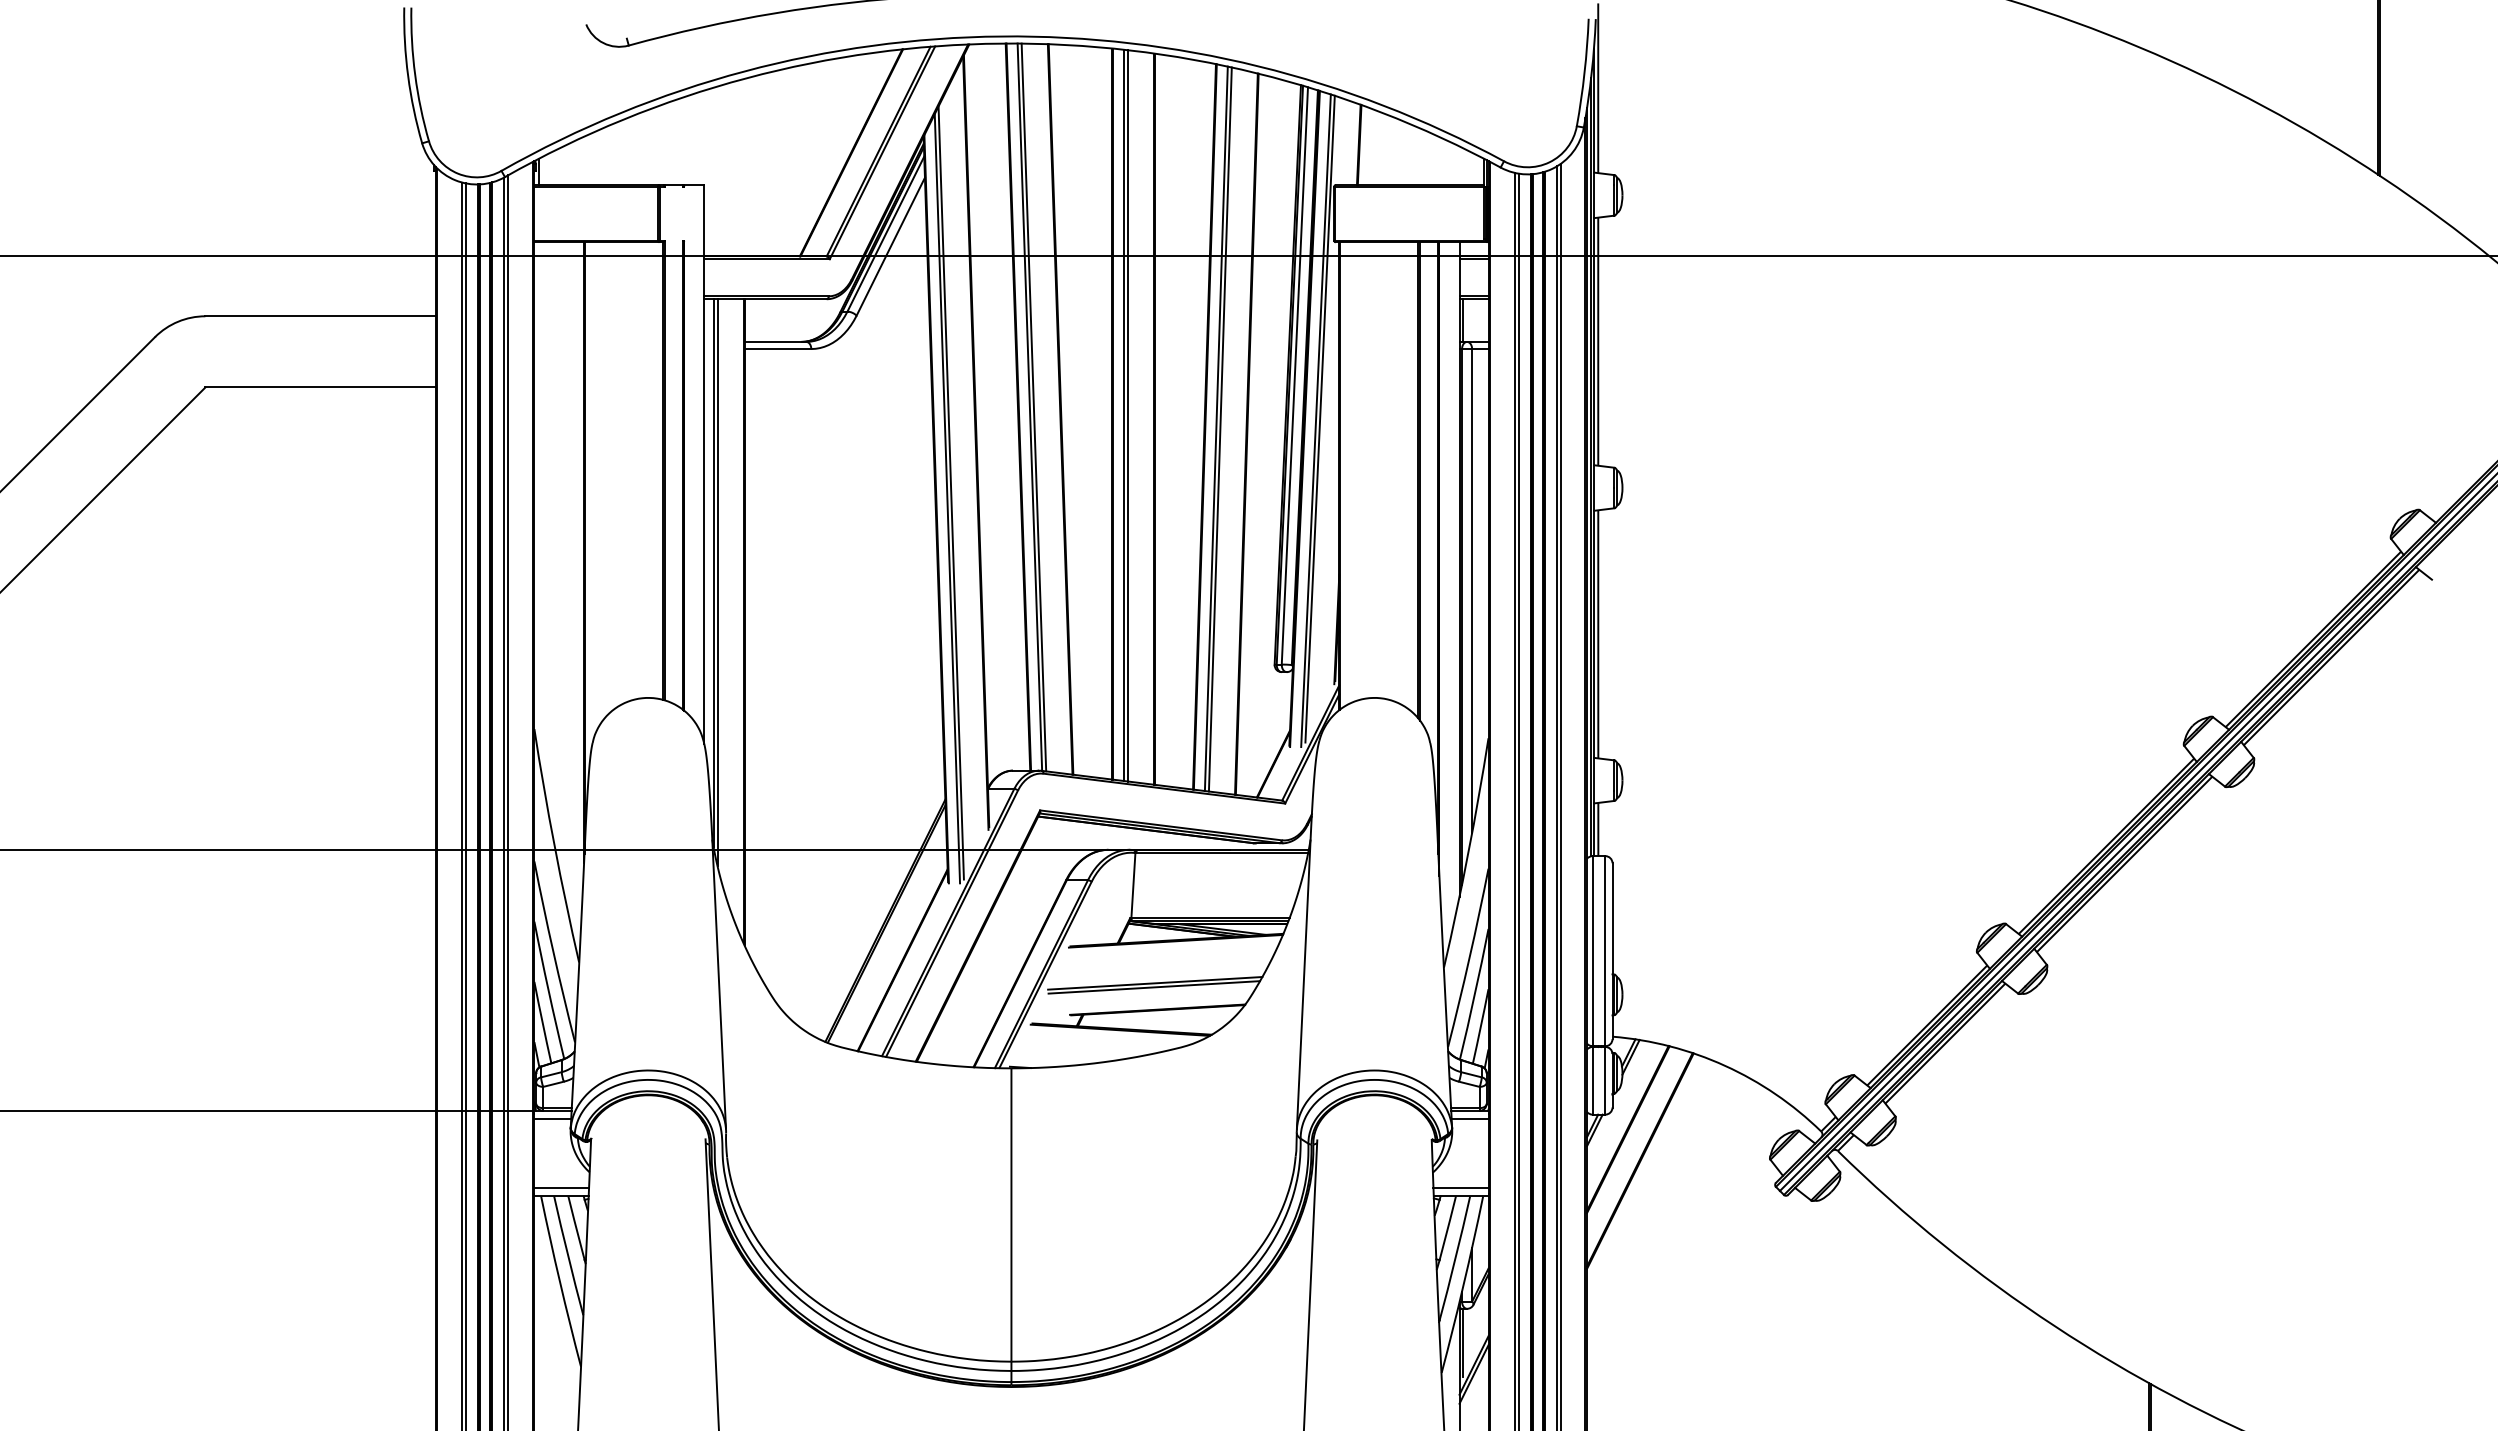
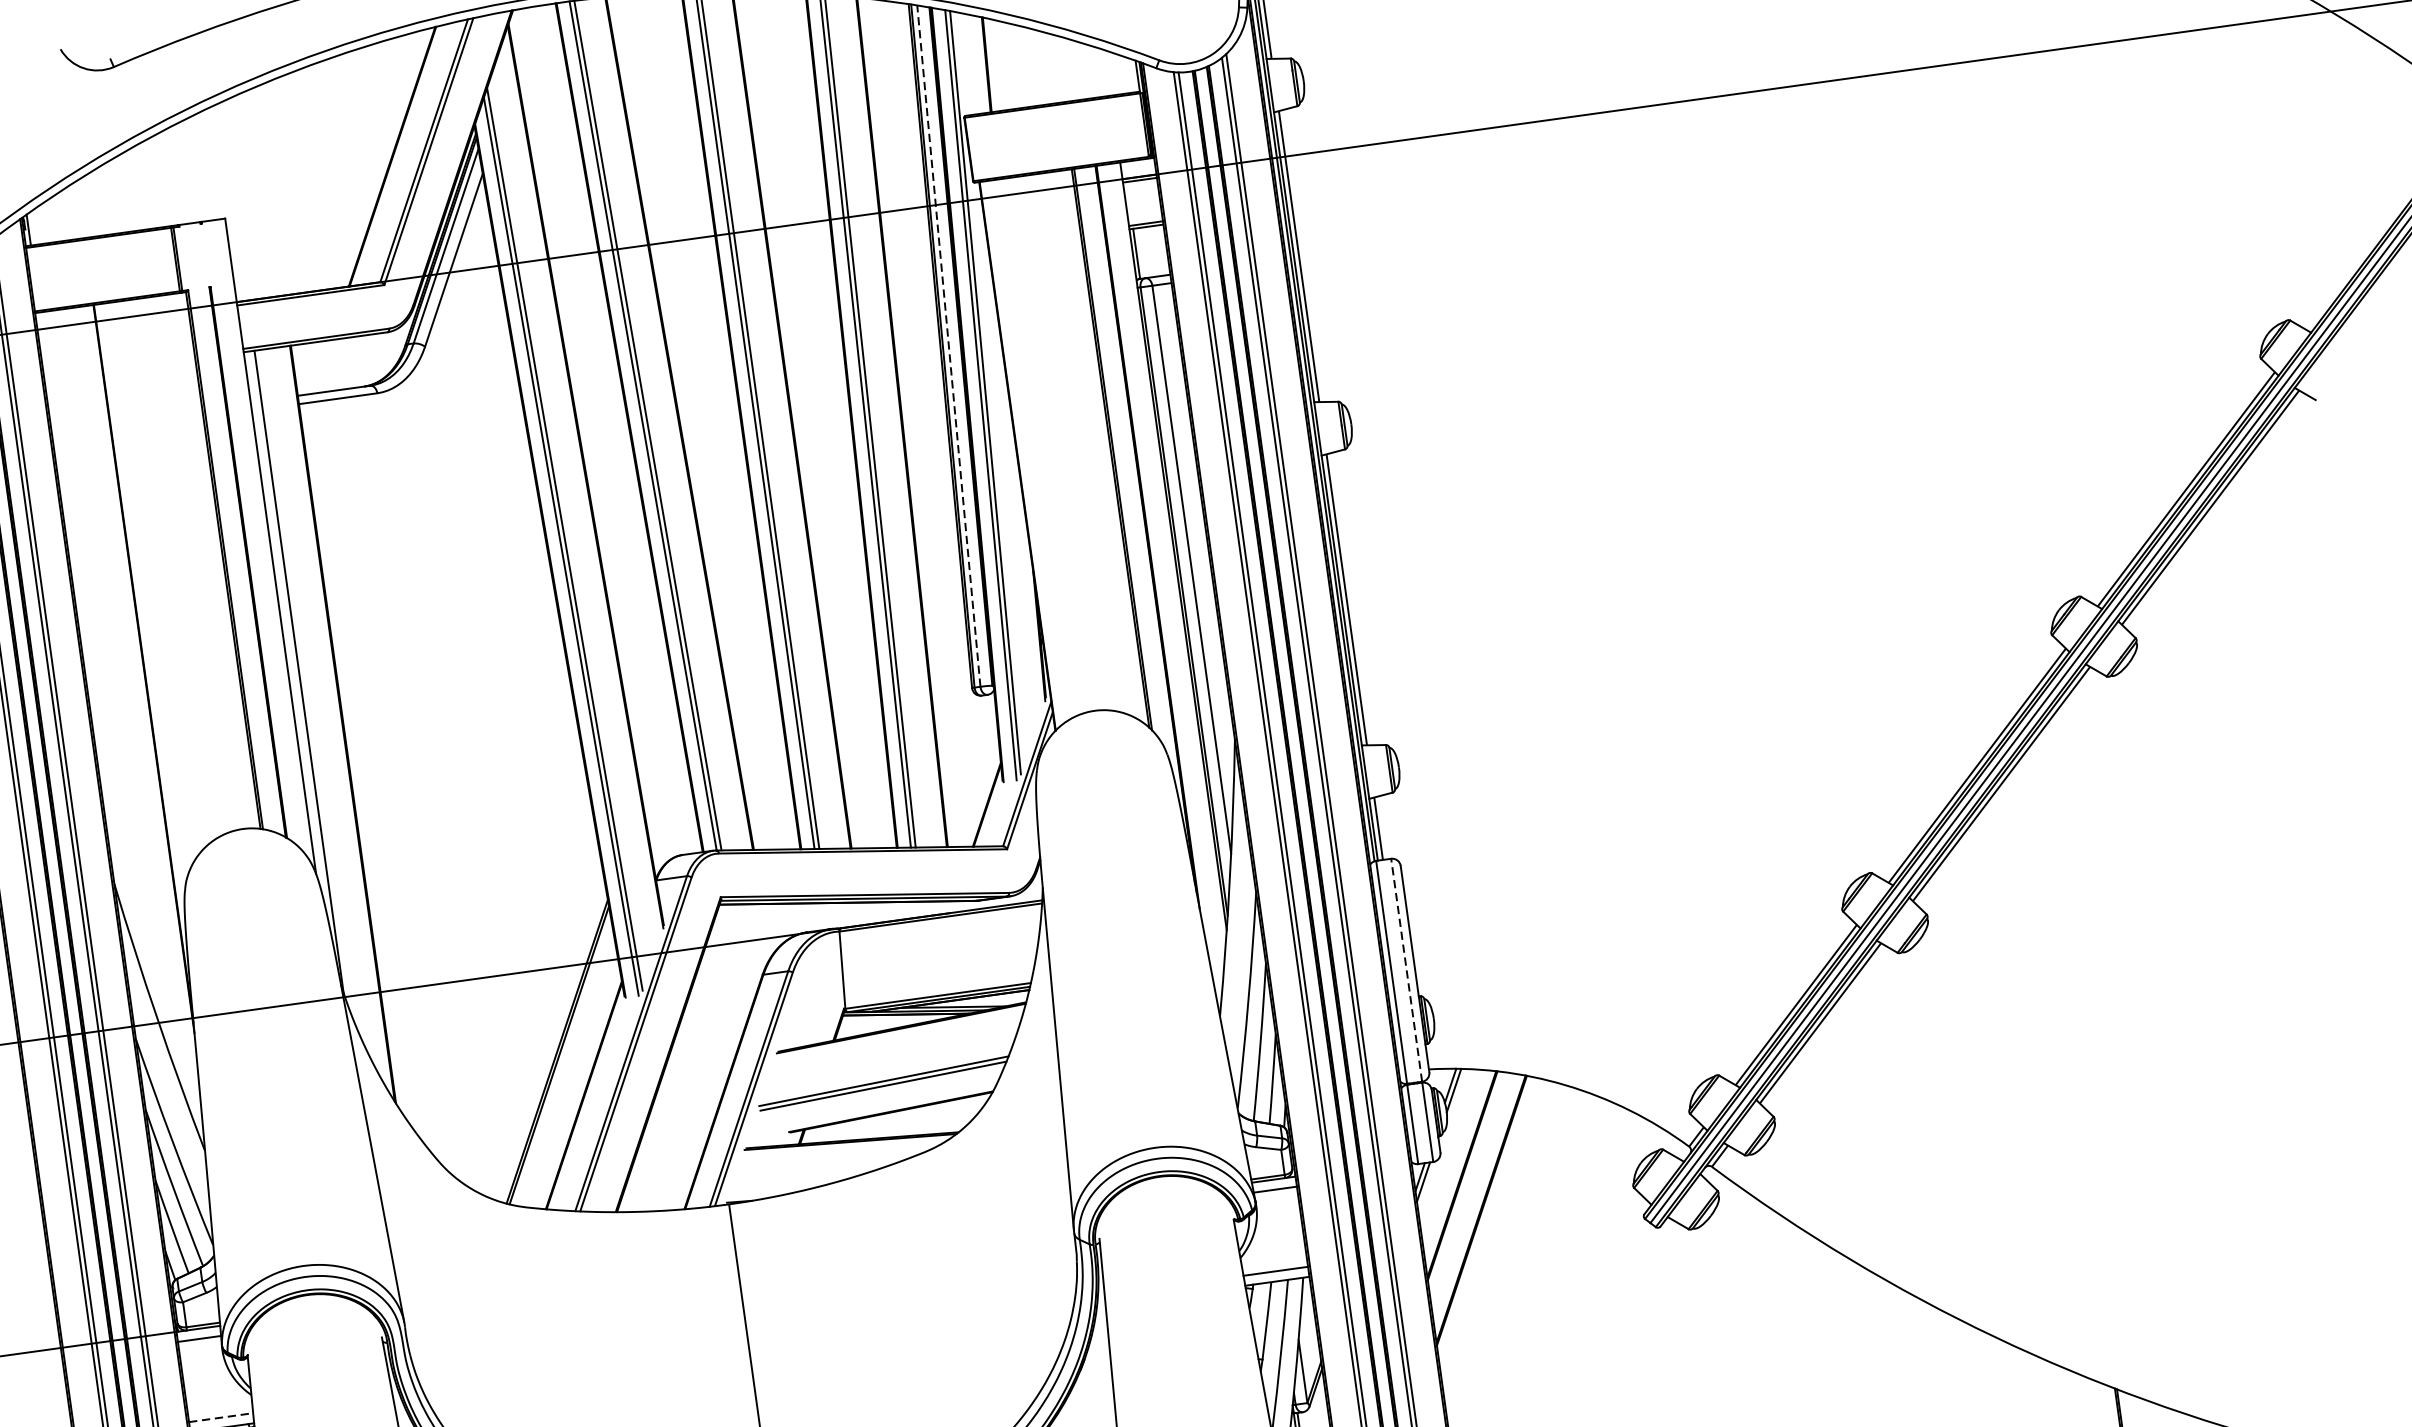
line: (1294, 375) -> (948, 345), solid -> dashed
line: (717, 582) -> (305, 682), removed
line: (1605, 950) -> (1406, 969), solid -> dashed
line: (562, 1187) -> (221, 1417), solid -> dashed

